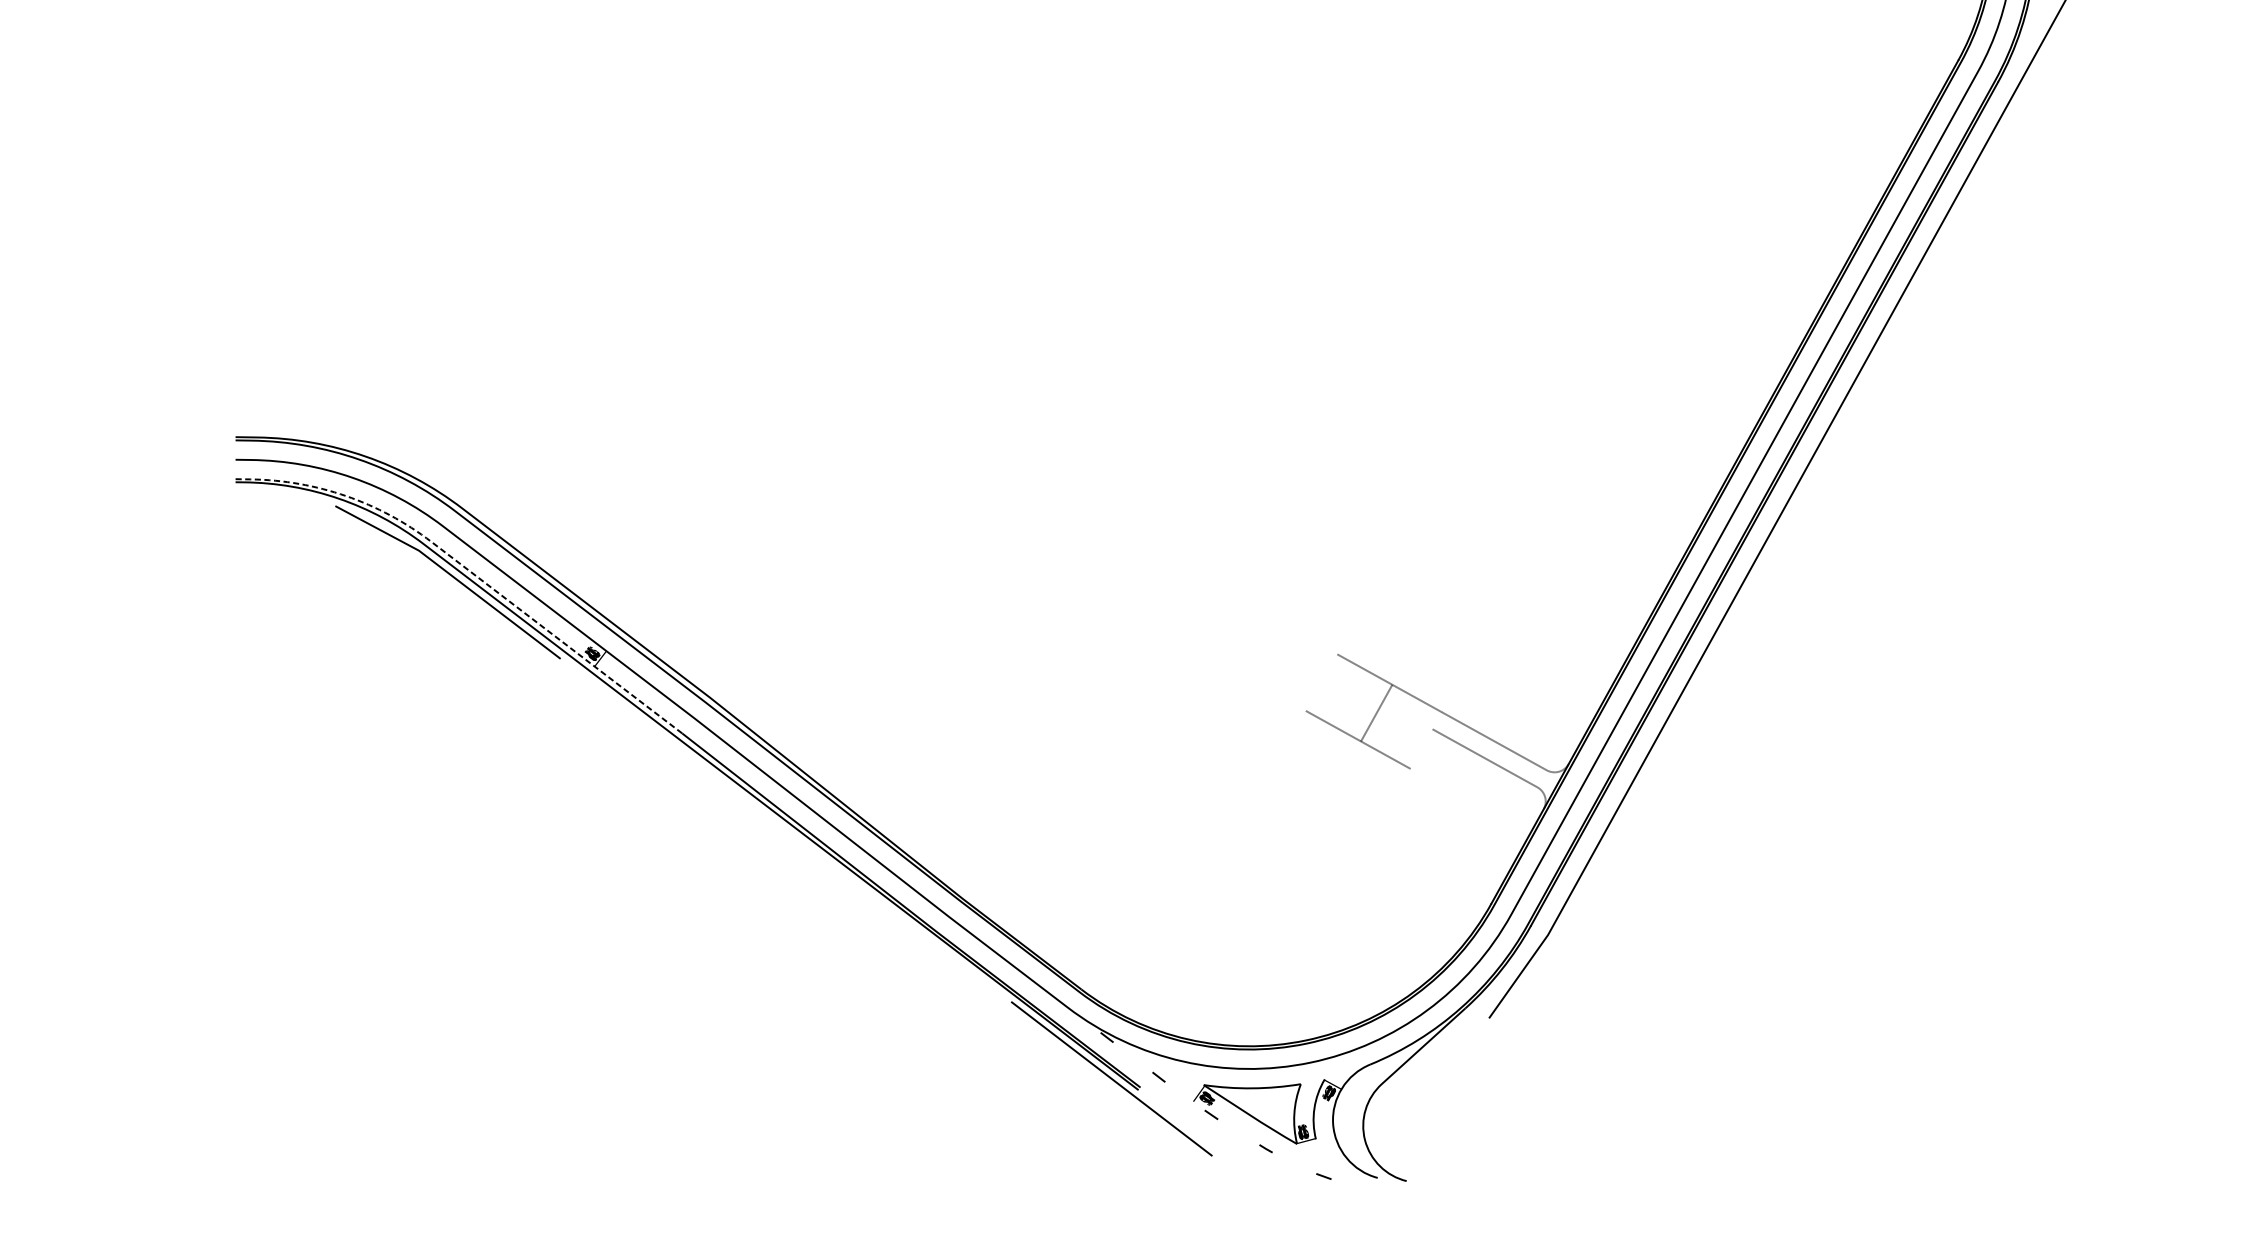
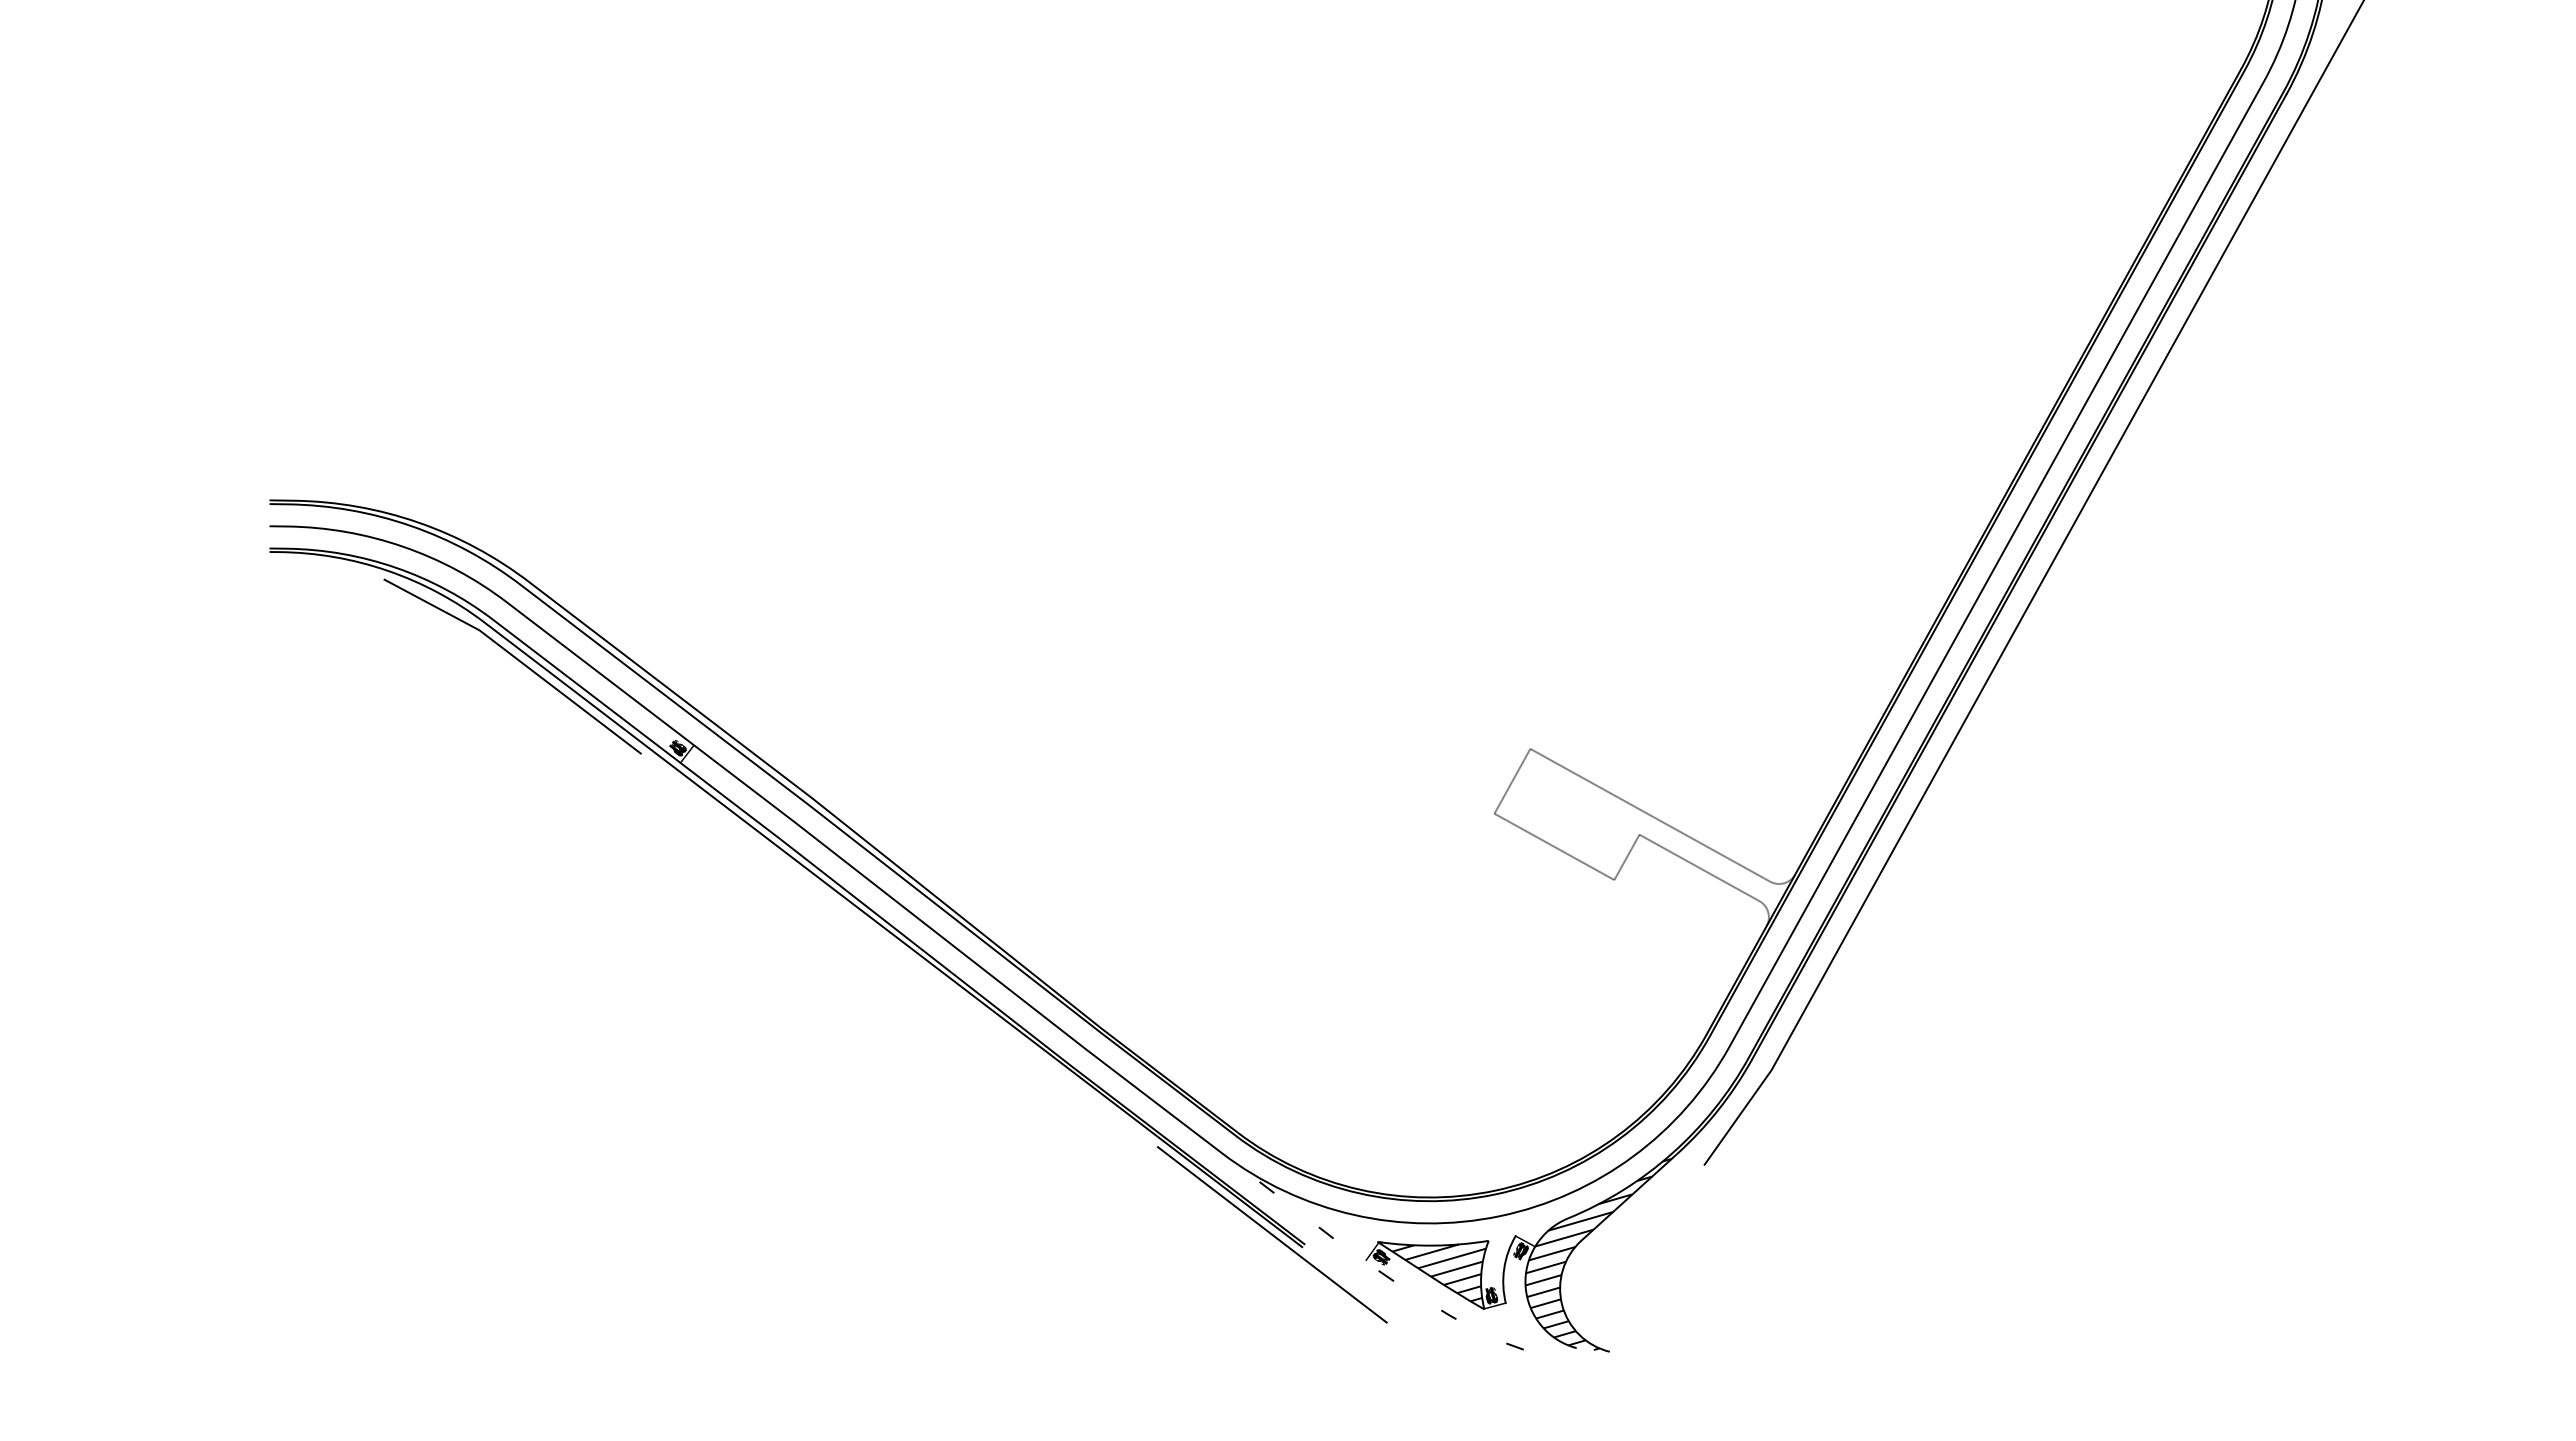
line: (467, 569) -> (534, 651), dashed -> solid
line: (1376, 712) -> (1512, 780), moved
line: (1421, 749) -> (1626, 857), added
hatch: (1396, 1096) -> (1598, 1254), added
hatch: (1251, 1114) -> (1432, 1275), added

